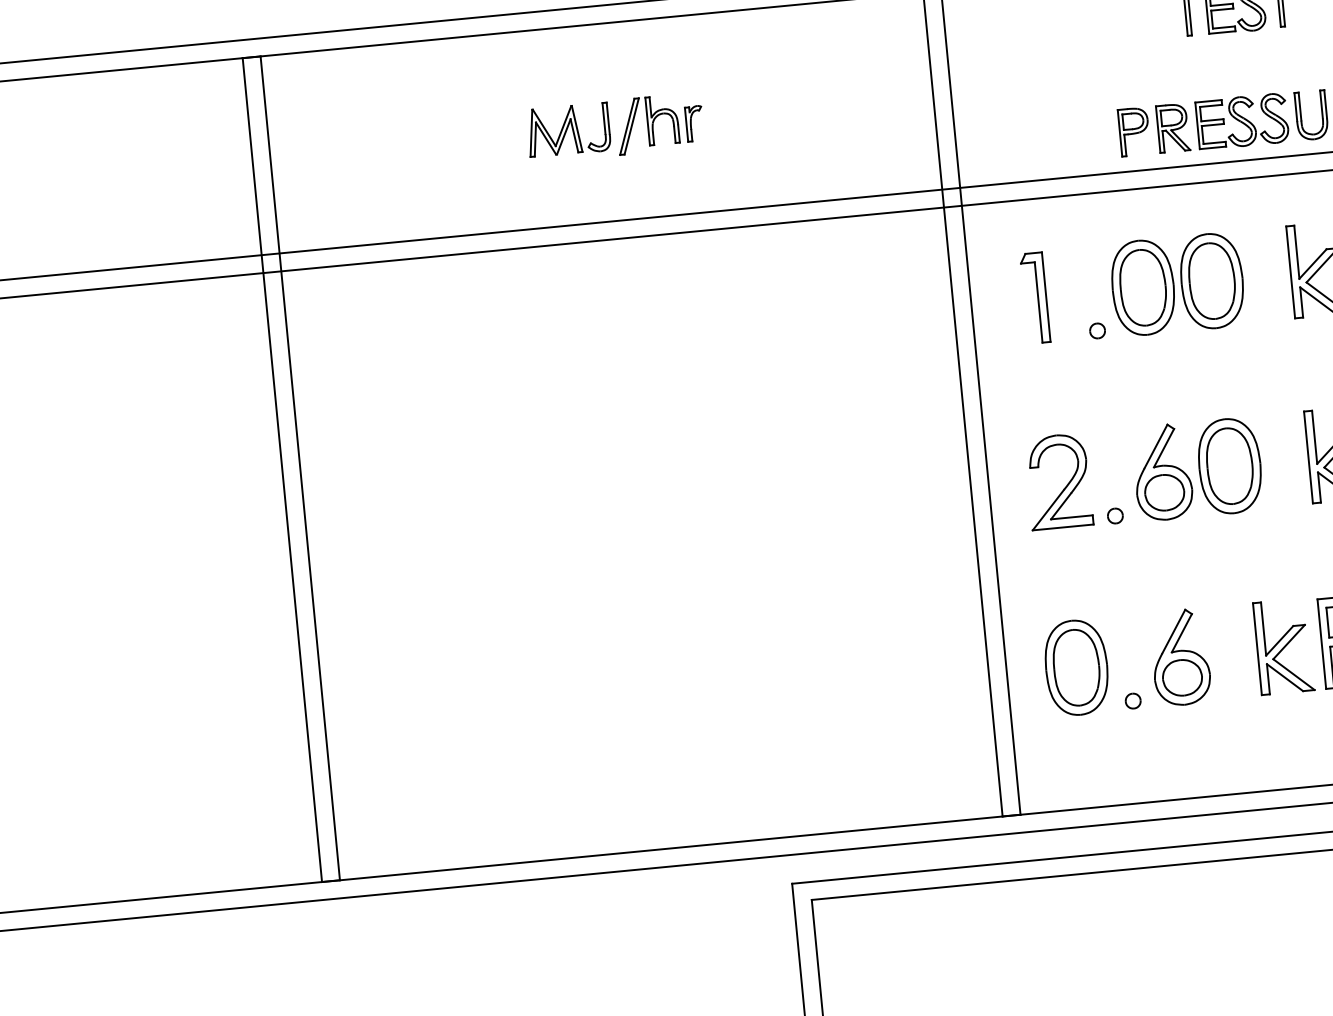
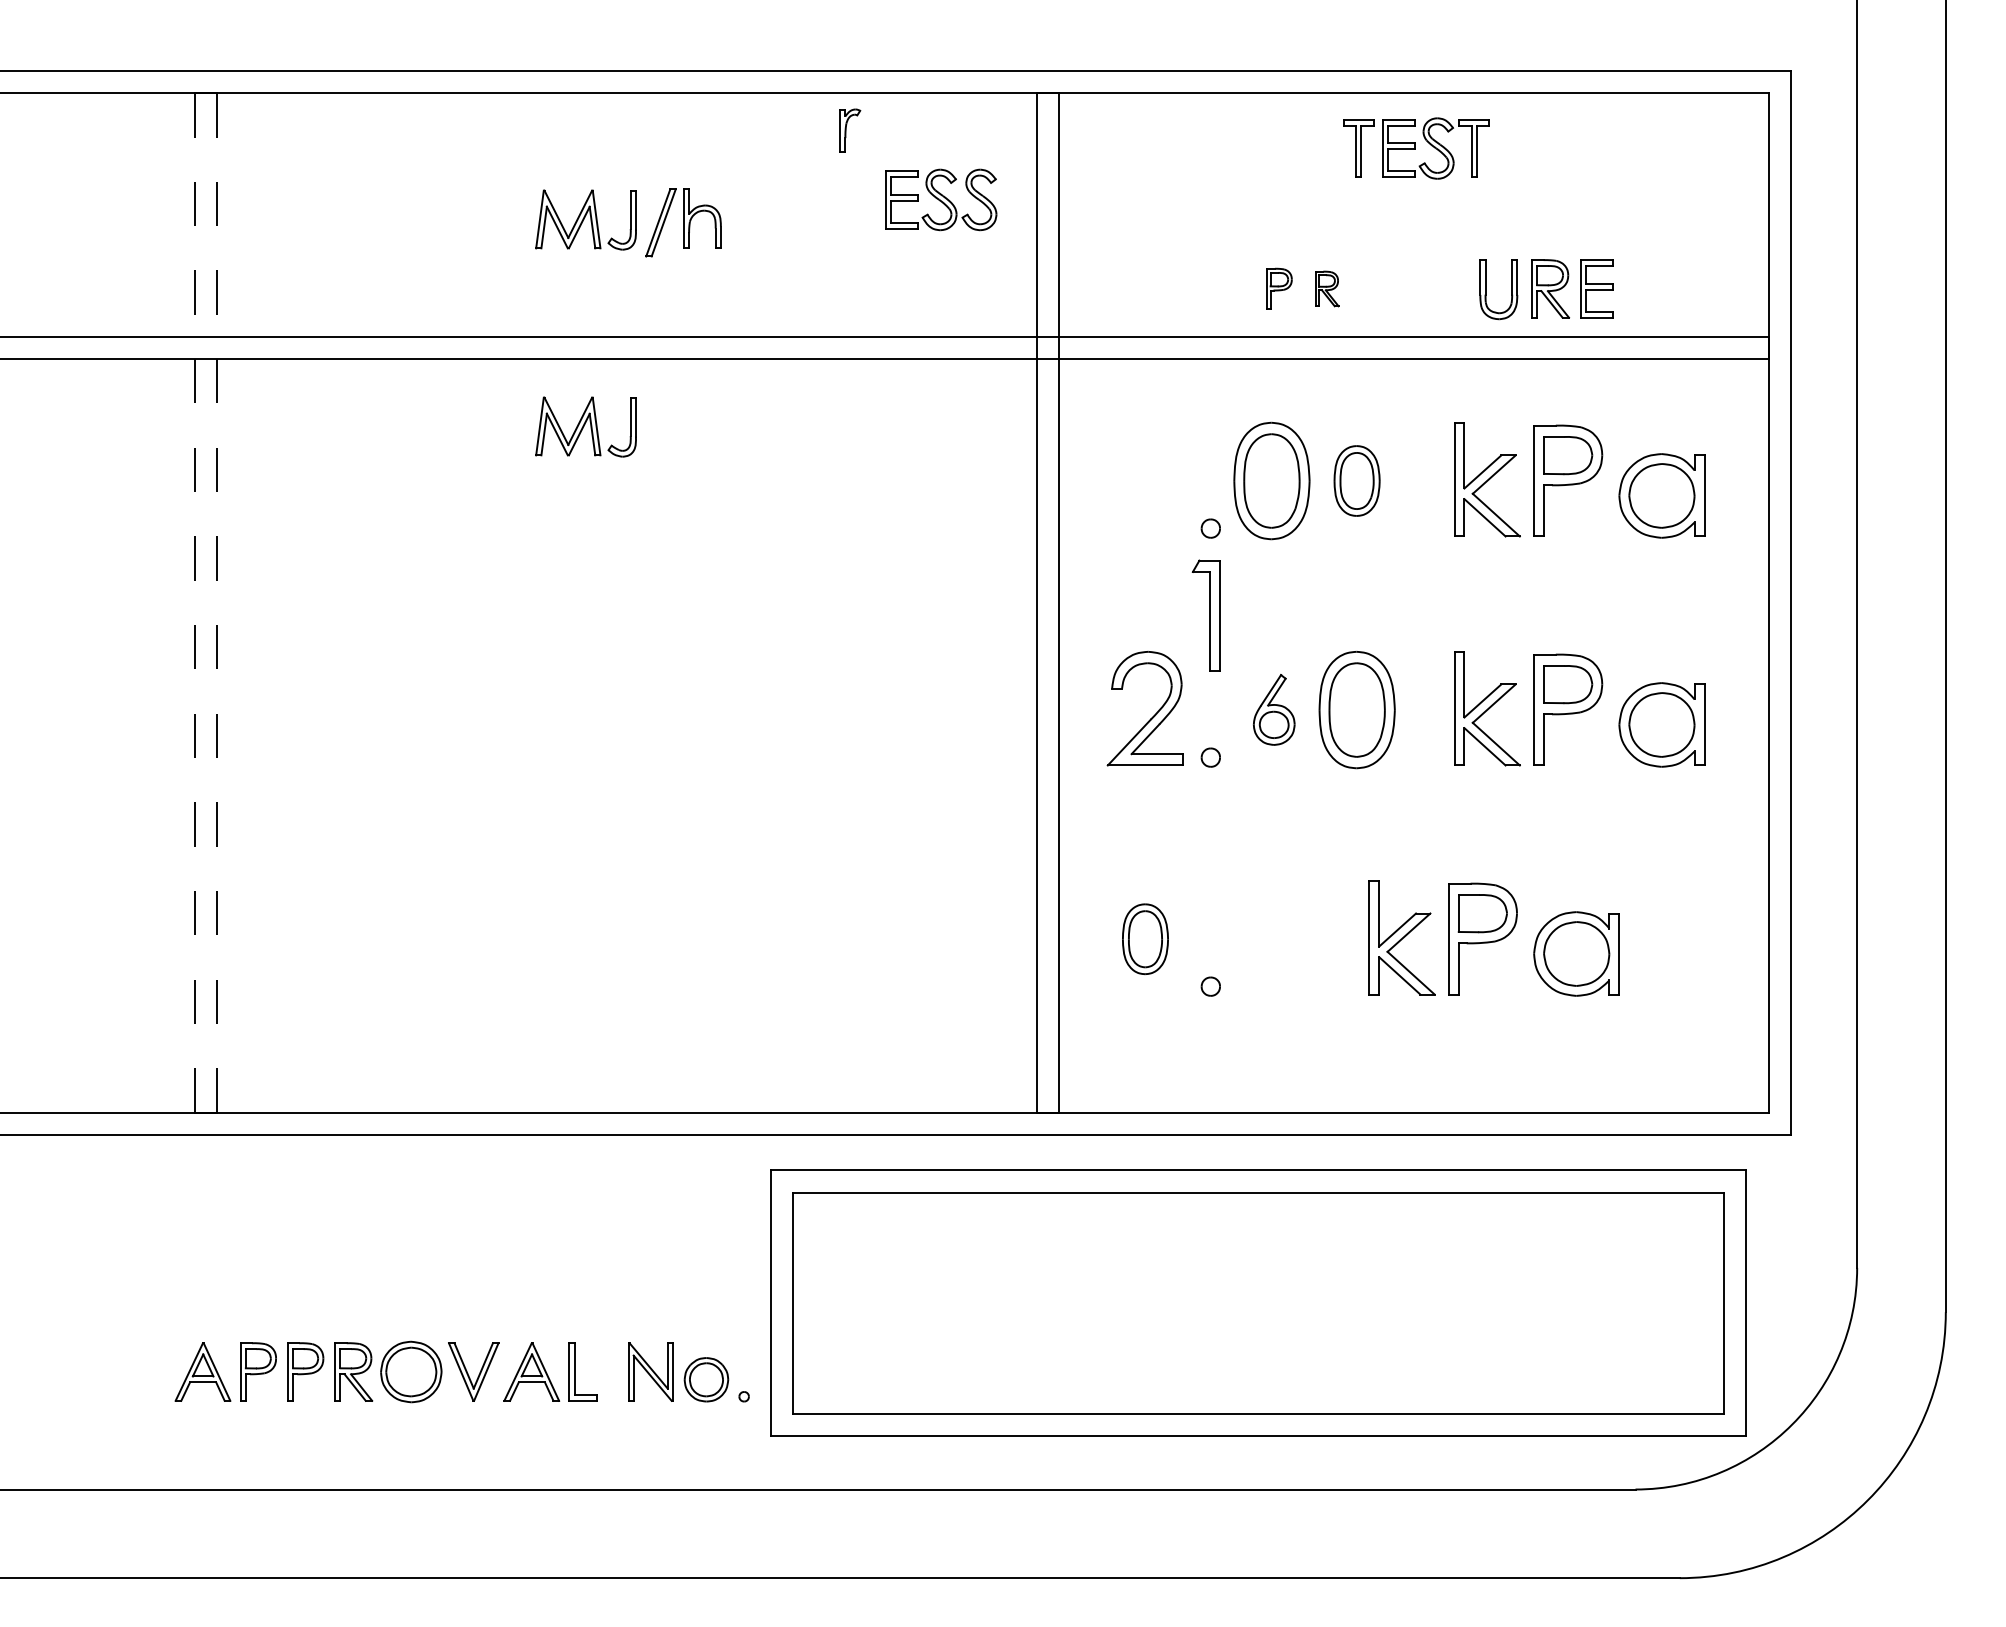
part: (1242, 121) -> (941, 199), moved
part: (694, 123) -> (850, 130), moved
part: (1173, 127) -> (1327, 288), size x0.6
part: (1134, 131) -> (1279, 288), size x0.7
part: (1211, 280) -> (1356, 480), size x0.6
part: (584, 297) -> (585, 426), added
part: (1034, 297) -> (1205, 615), moved
line: (300, 467) -> (217, 602), solid -> dashed
line: (282, 469) -> (194, 602), solid -> dashed
part: (1163, 472) -> (1274, 709), size x0.6
part: (1180, 657) -> (1273, 938), removed
part: (1076, 668) -> (1145, 939), size x0.6

